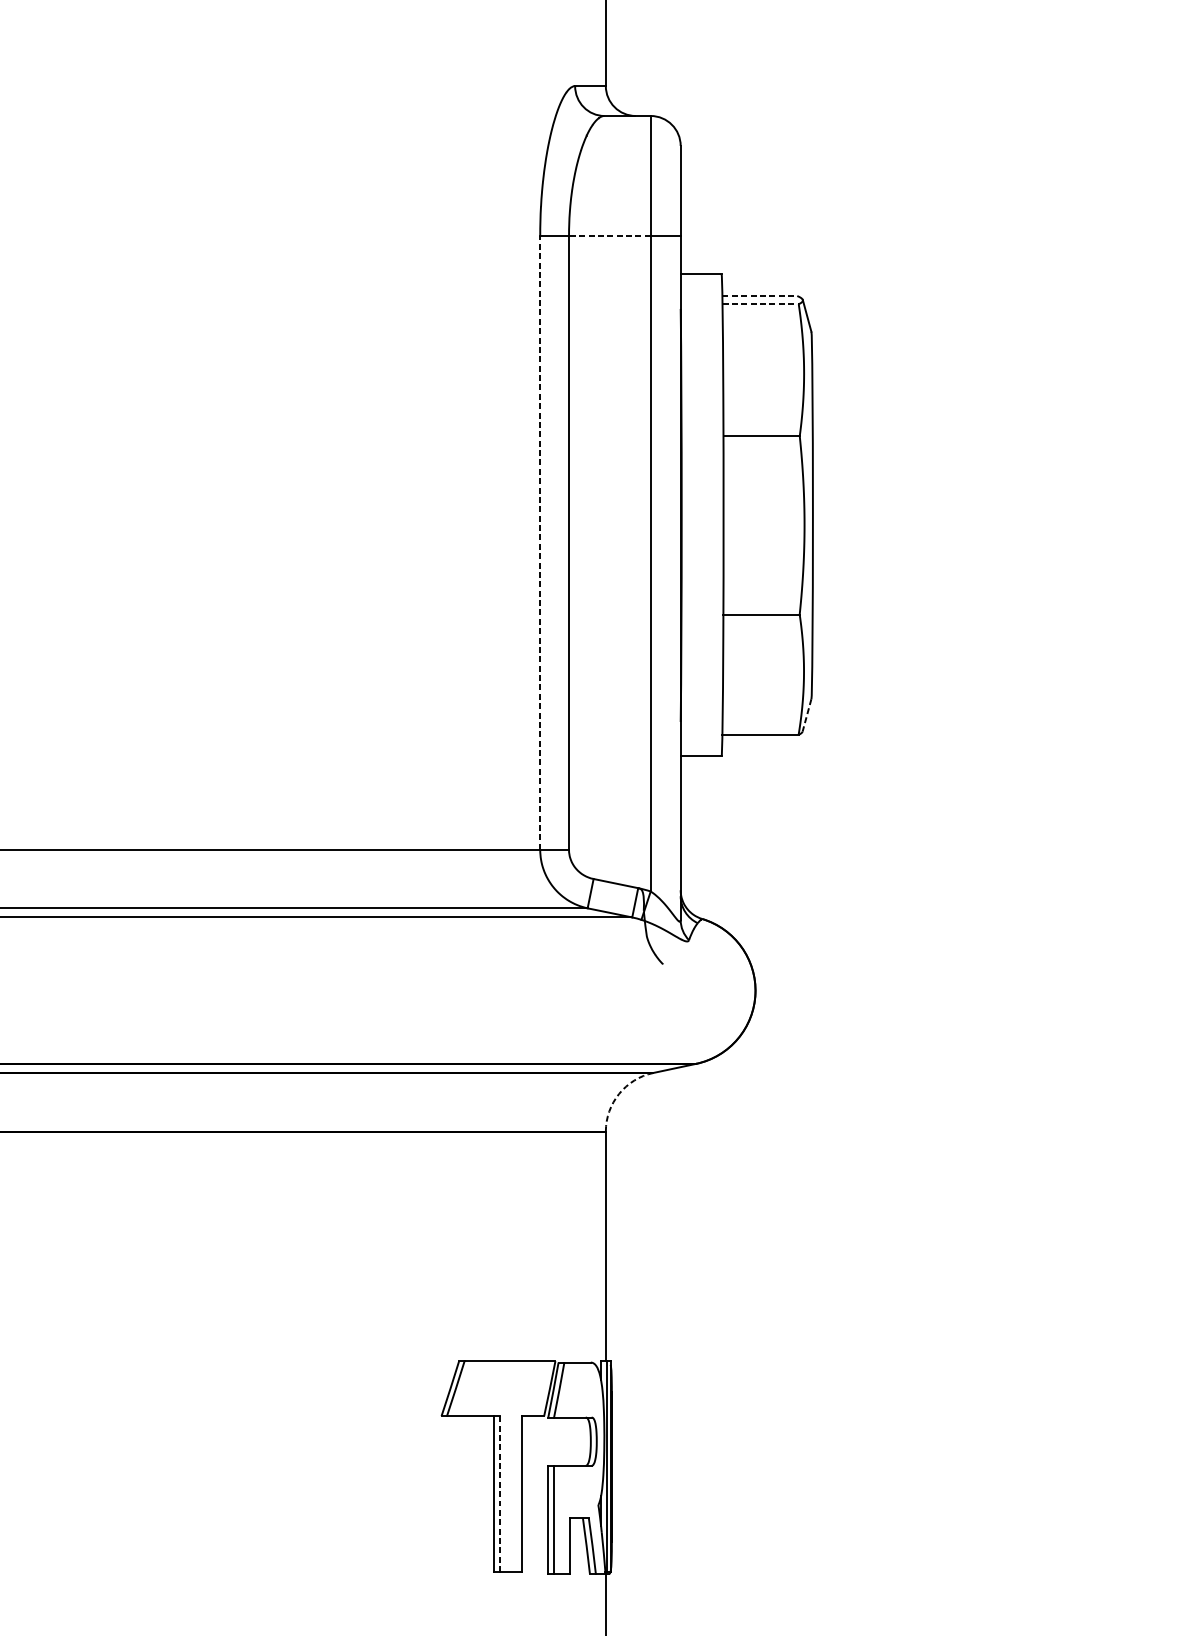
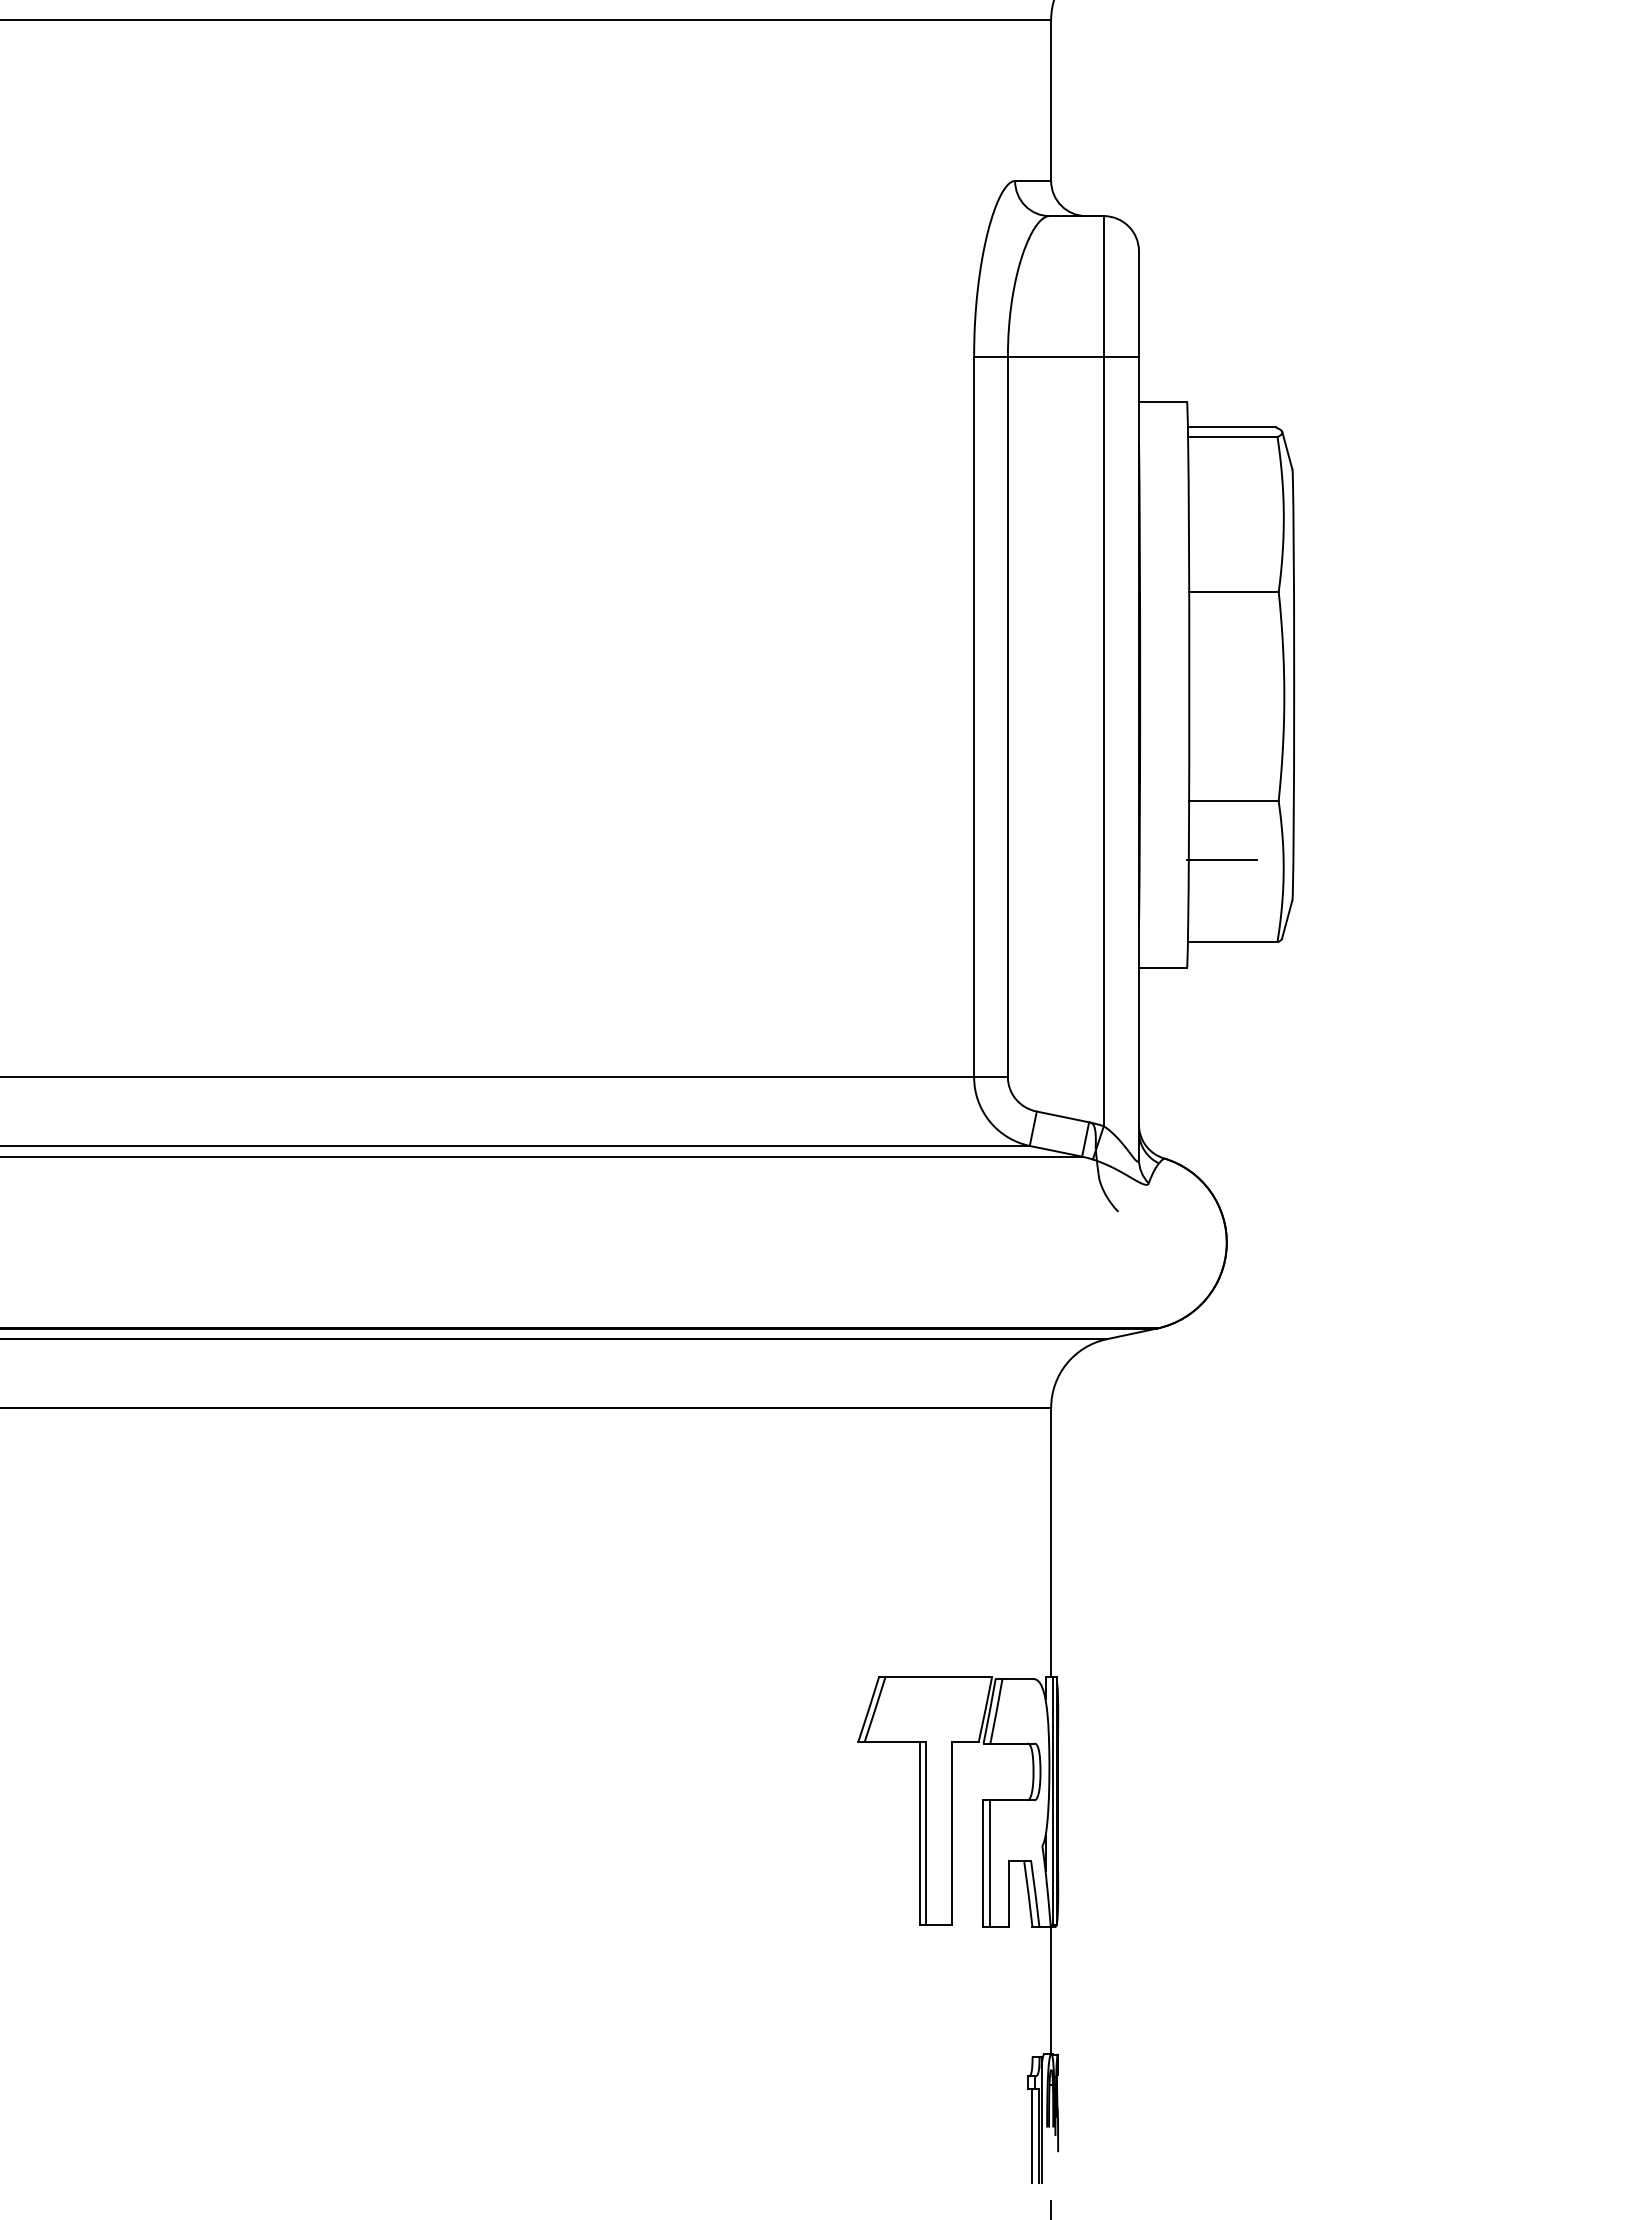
line: (609, 235) -> (1055, 356), dashed -> solid
line: (759, 296) -> (1231, 427), dashed -> solid
line: (760, 304) -> (1232, 437), dashed -> solid
line: (540, 542) -> (974, 716), dashed -> solid
line: (751, 665) -> (1221, 860), added
line: (807, 715) -> (1287, 919), dashed -> solid
arc: (618, 1093) -> (1066, 1363), dashed -> solid
line: (499, 1494) -> (926, 1833), dashed -> solid

